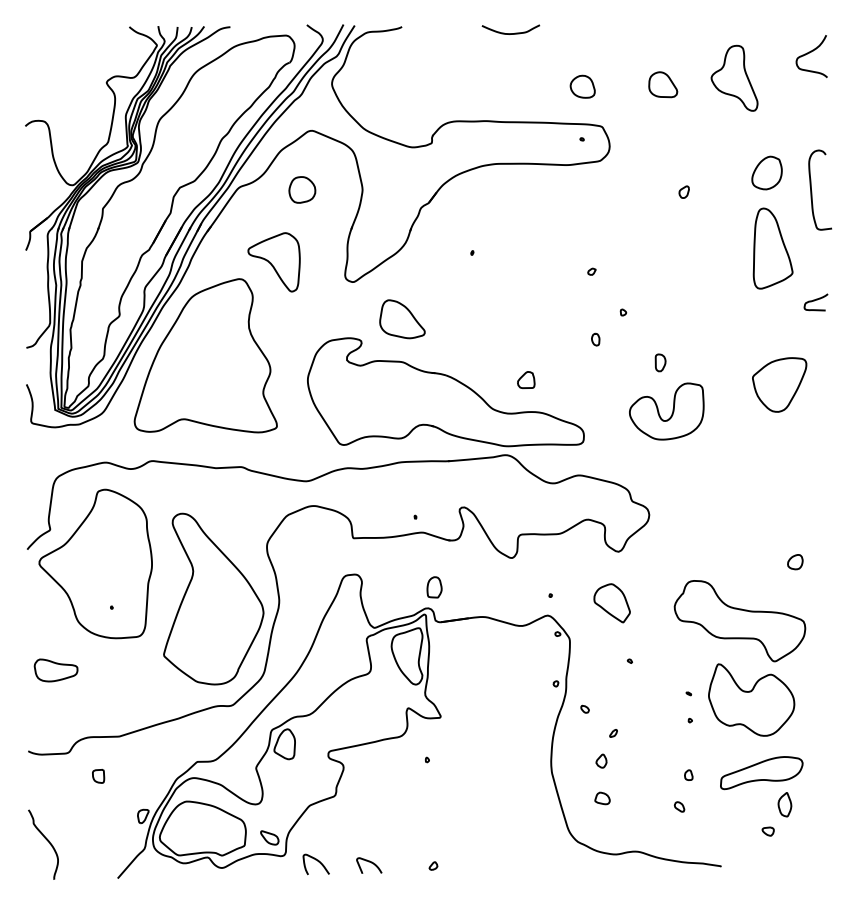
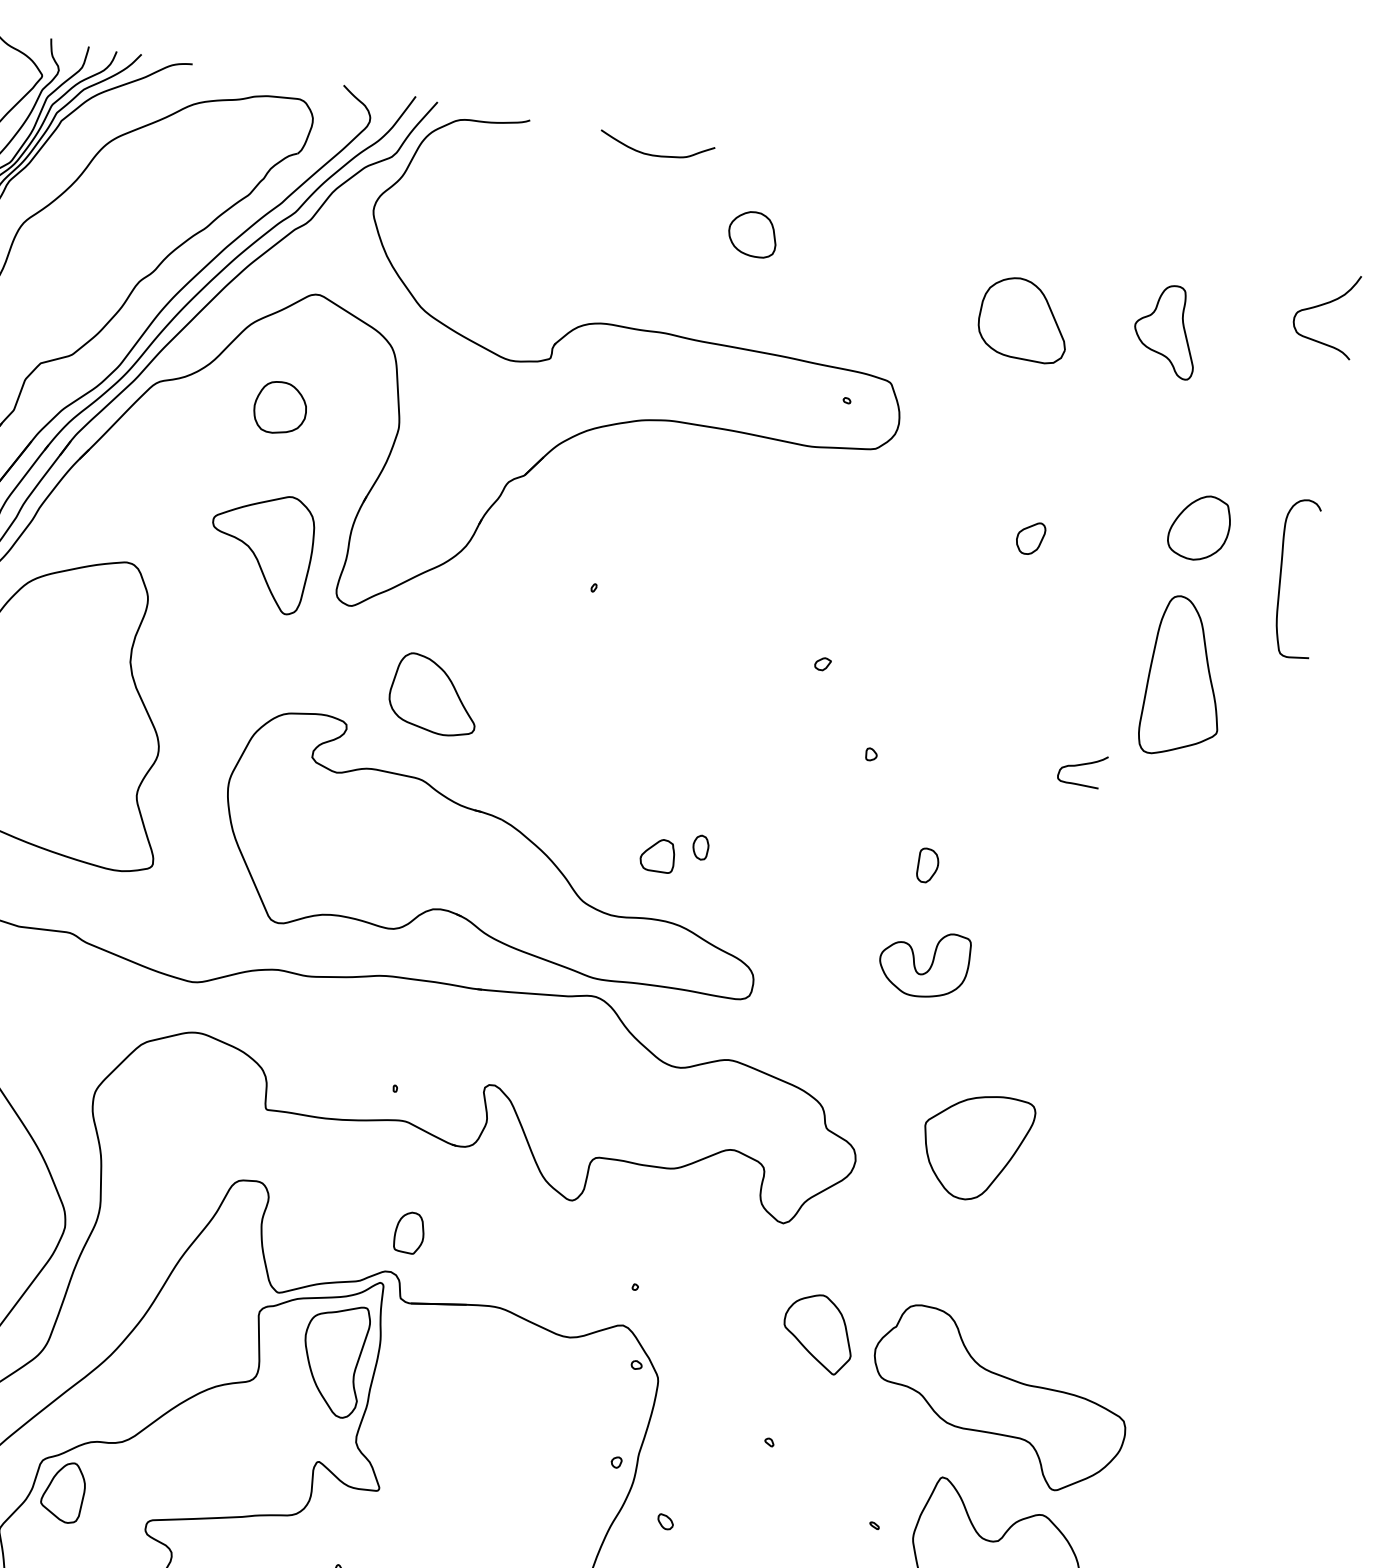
curve: (510, 33) -> (654, 154), moved
part: (734, 77) -> (1167, 329), size x0.7
part: (663, 84) -> (1025, 319), size x1.6
part: (582, 86) -> (752, 233), moved
part: (683, 191) -> (1029, 536), size x1.4
part: (273, 262) -> (258, 551), moved
curve: (814, 301) -> (1079, 767), moved
part: (595, 339) -> (700, 847), moved
part: (779, 384) -> (975, 1145), moved
part: (666, 411) -> (923, 963), size x0.6
part: (795, 562) -> (1127, 1302), removed
part: (611, 603) -> (817, 1333), moved

